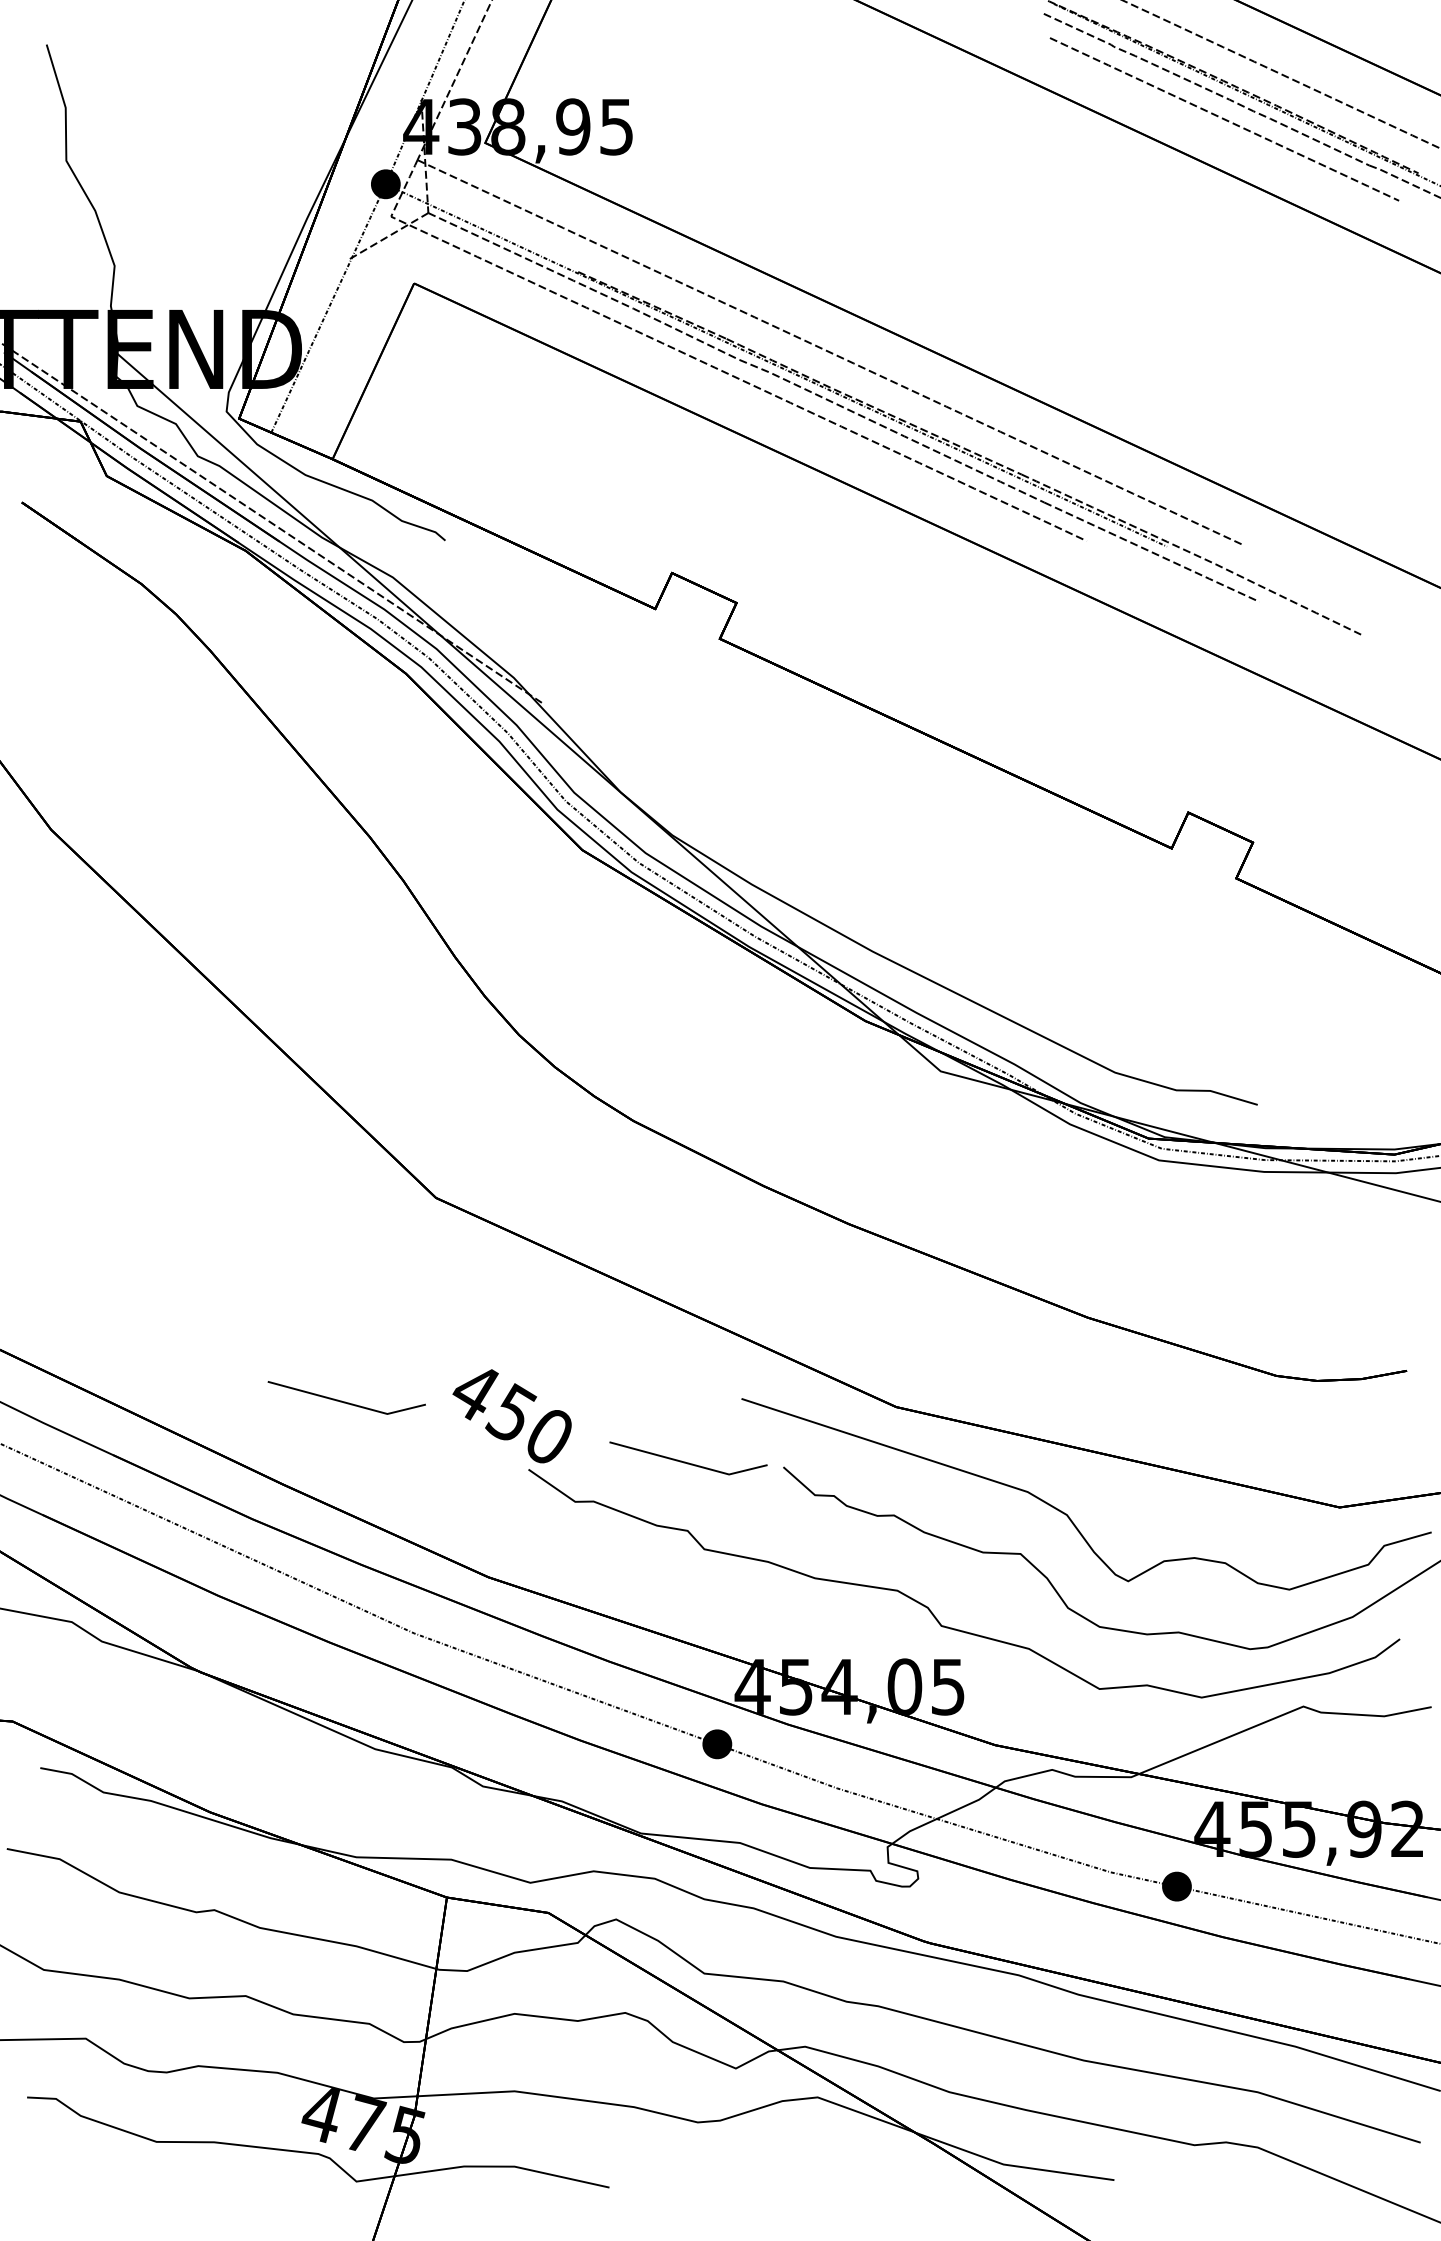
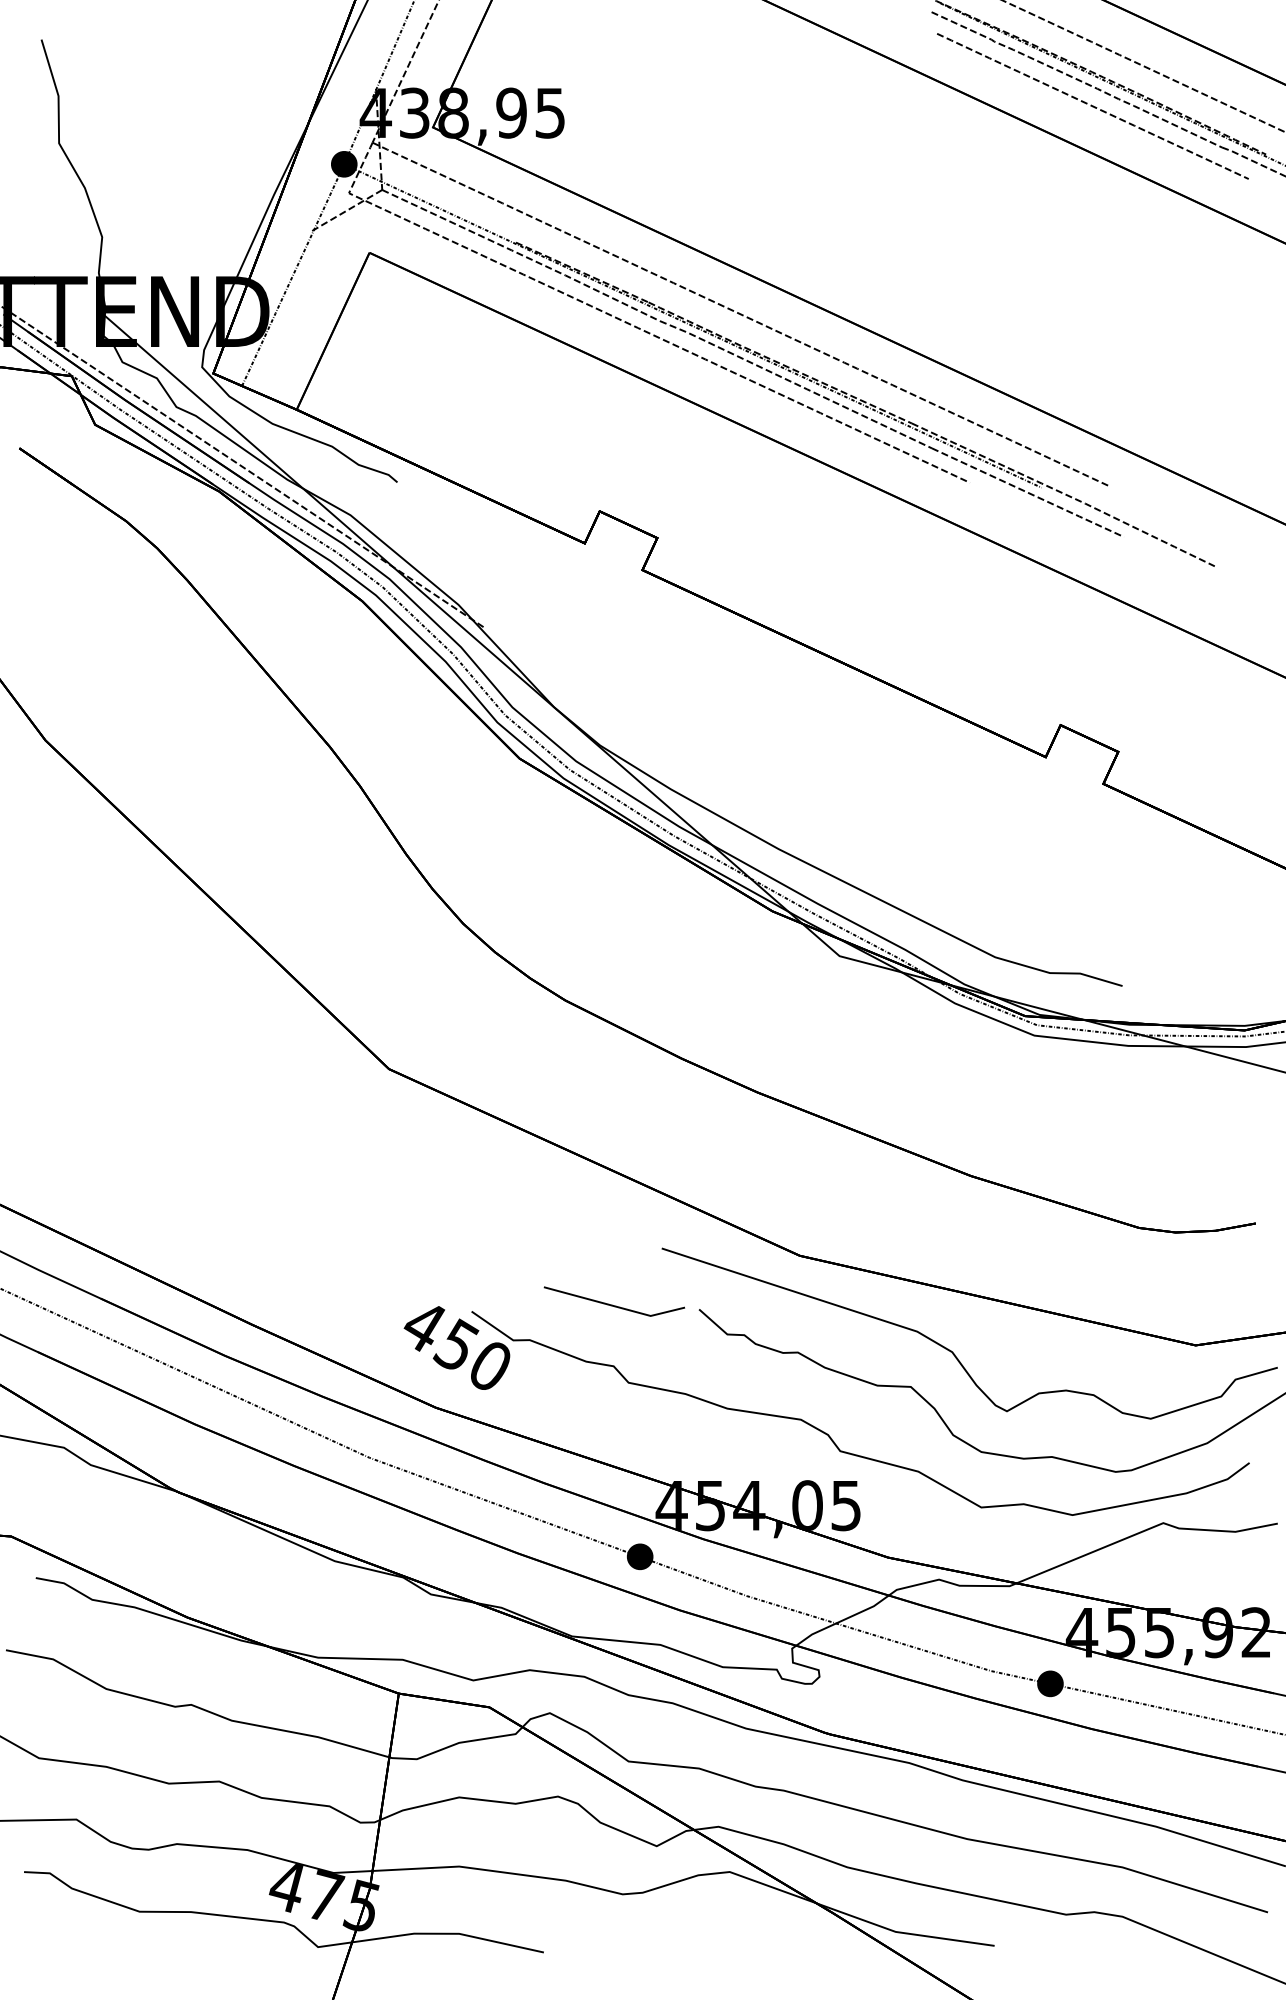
line: (344, 1401) -> (307, 1250), removed
text: (511, 1415) -> (456, 1347), moved

